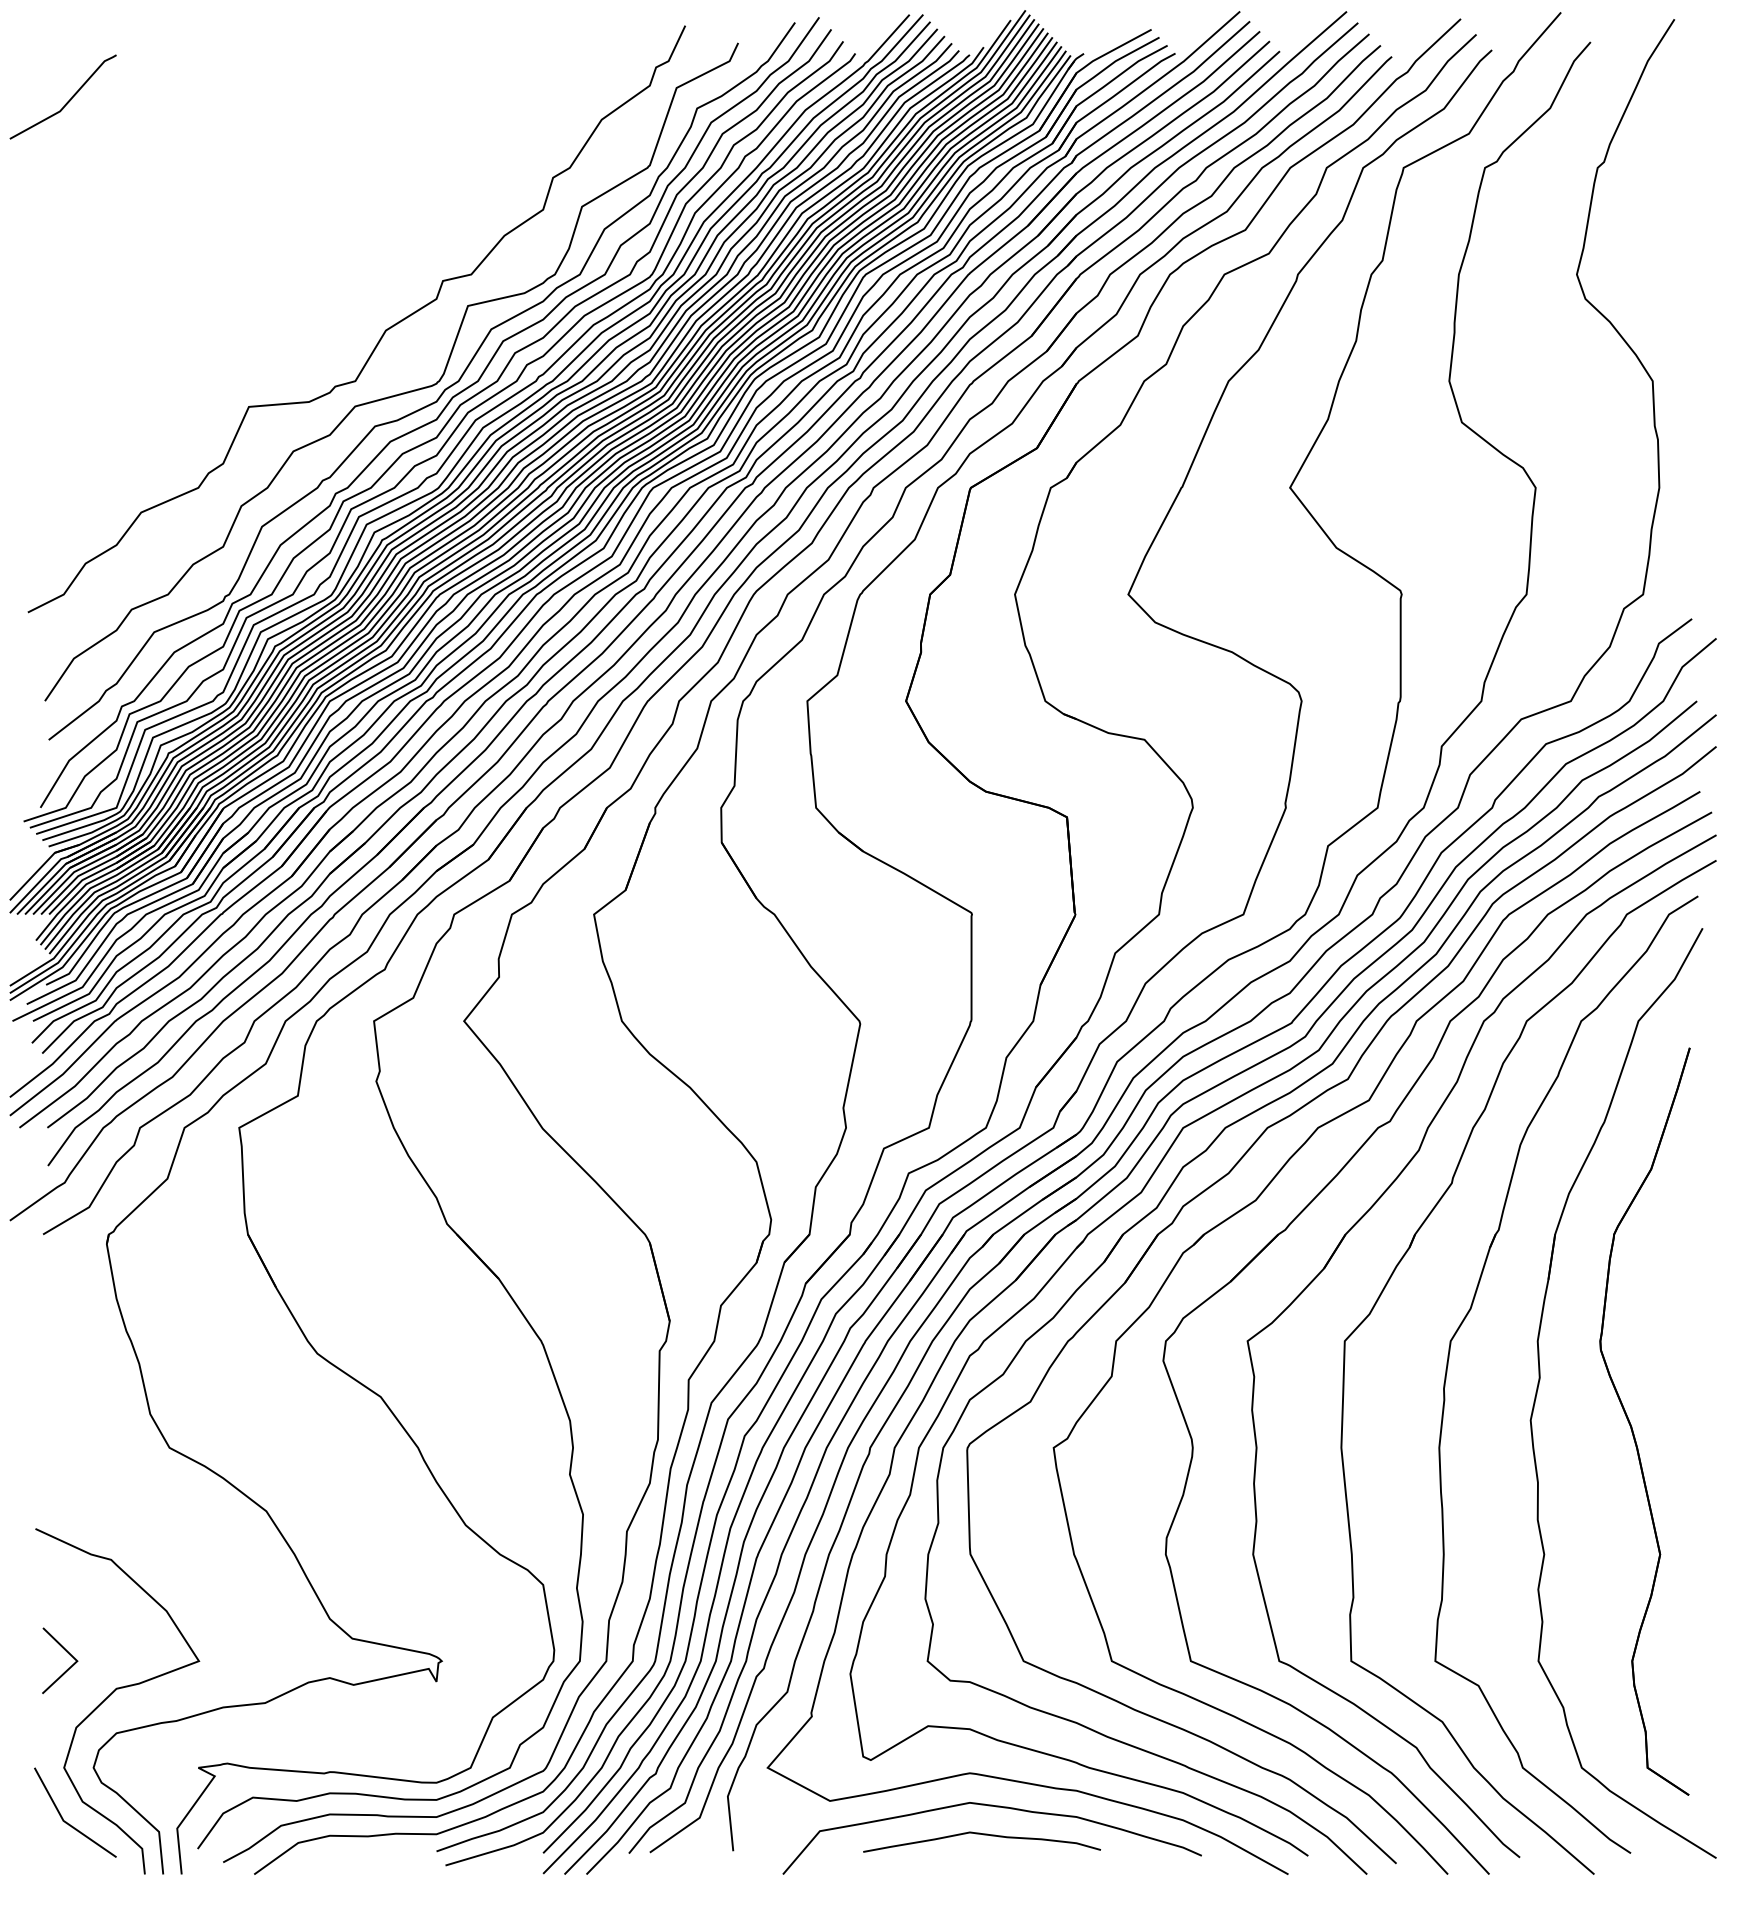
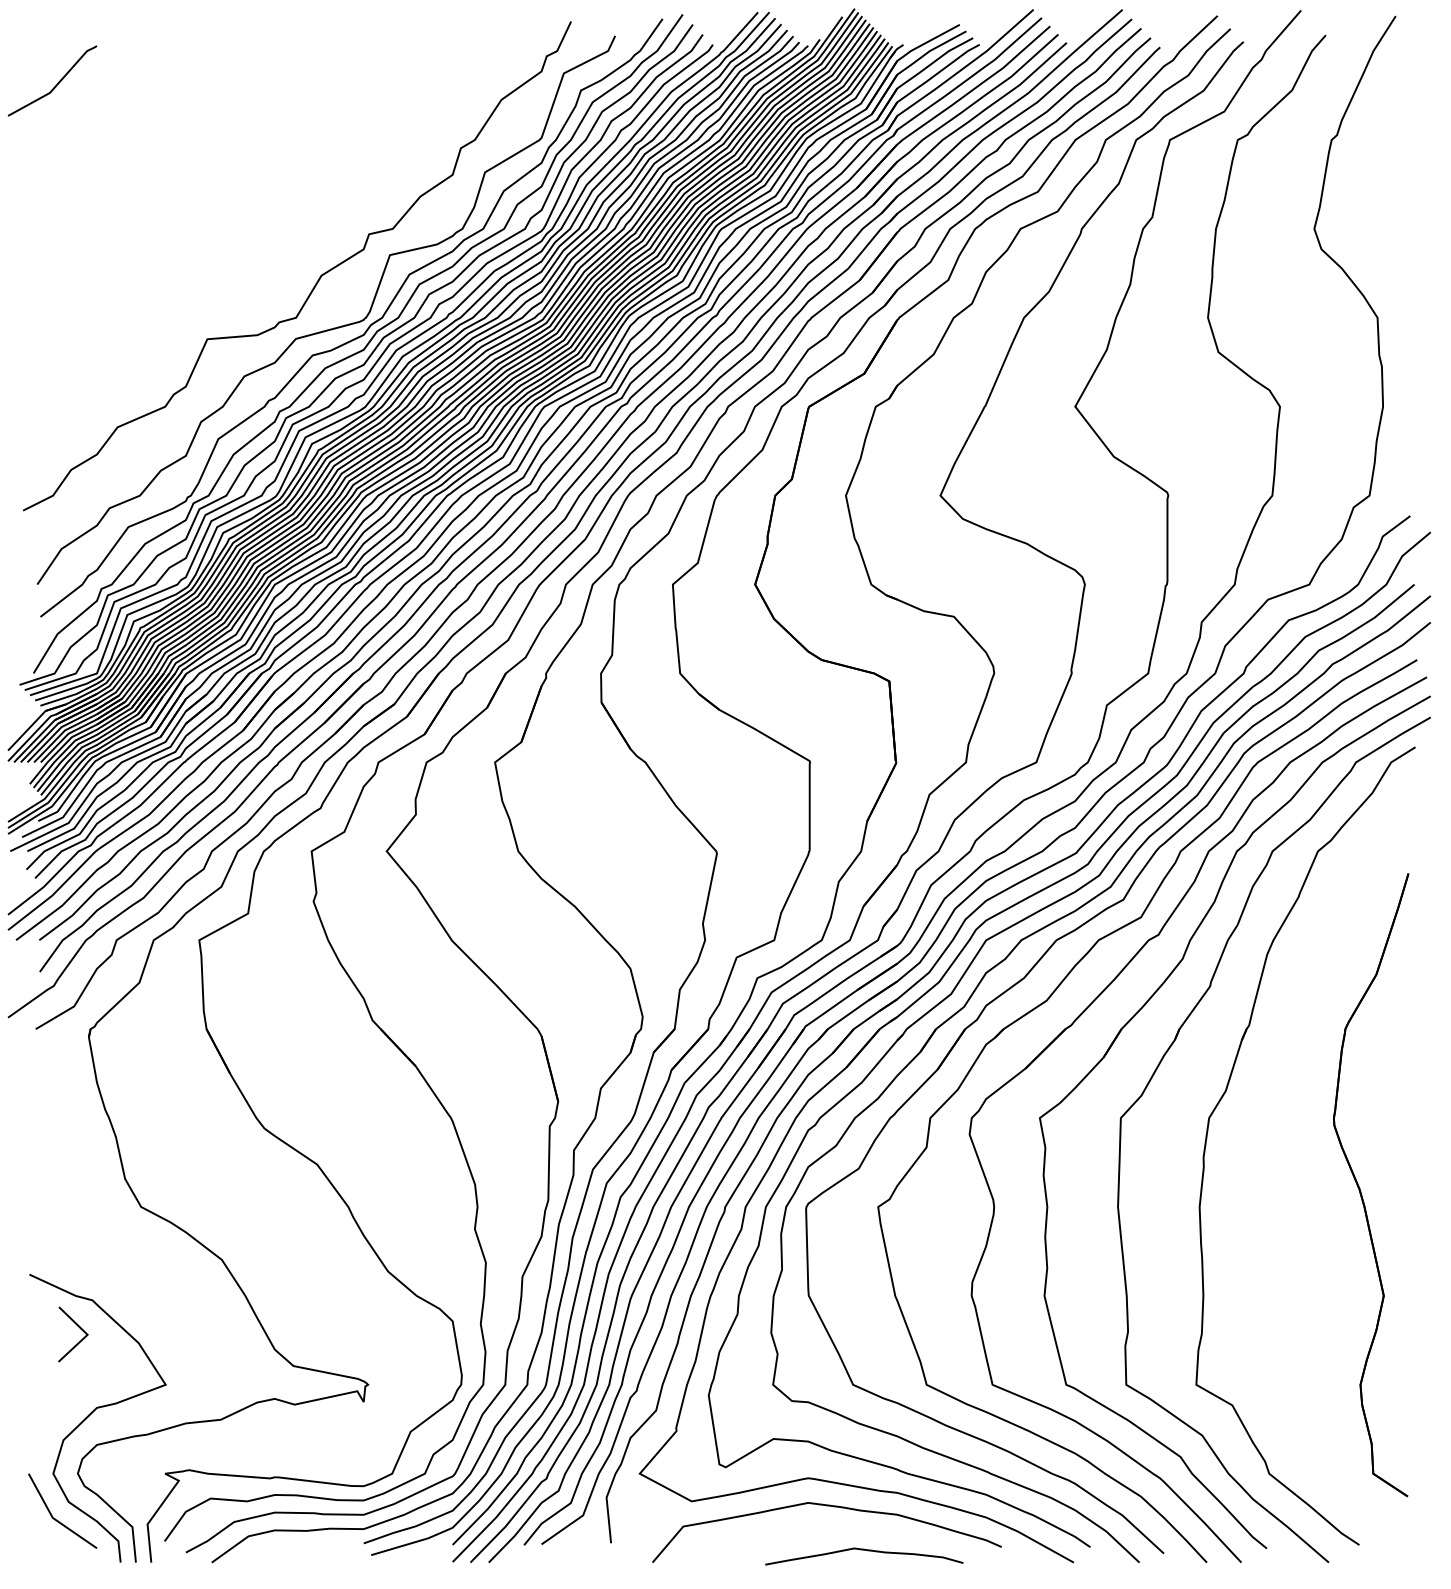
part: (1540, 1380) -> (1284, 1150), removed
line: (67, 1653) -> (79, 1328), moved
curve: (983, 1835) -> (865, 1550), moved

